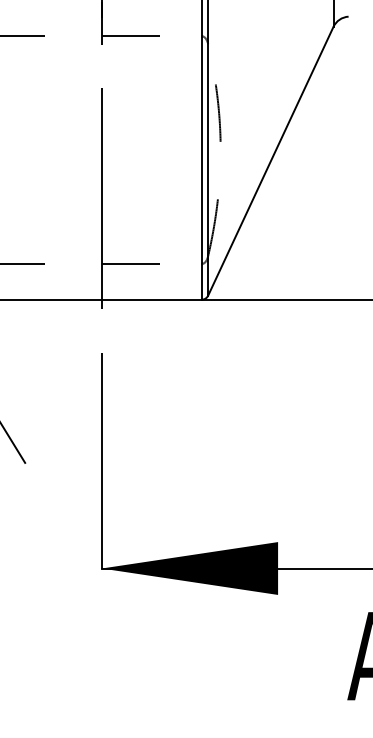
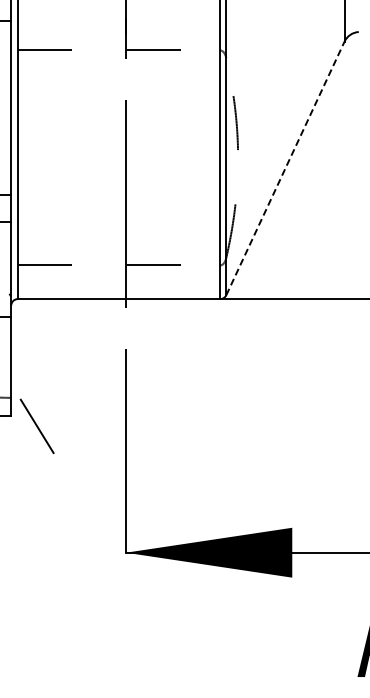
line: (270, 161) -> (285, 168), solid -> dashed

